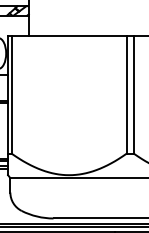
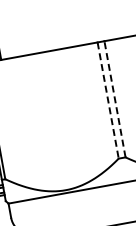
line: (133, 94) -> (114, 99), solid -> dashed
line: (126, 95) -> (108, 101), solid -> dashed

